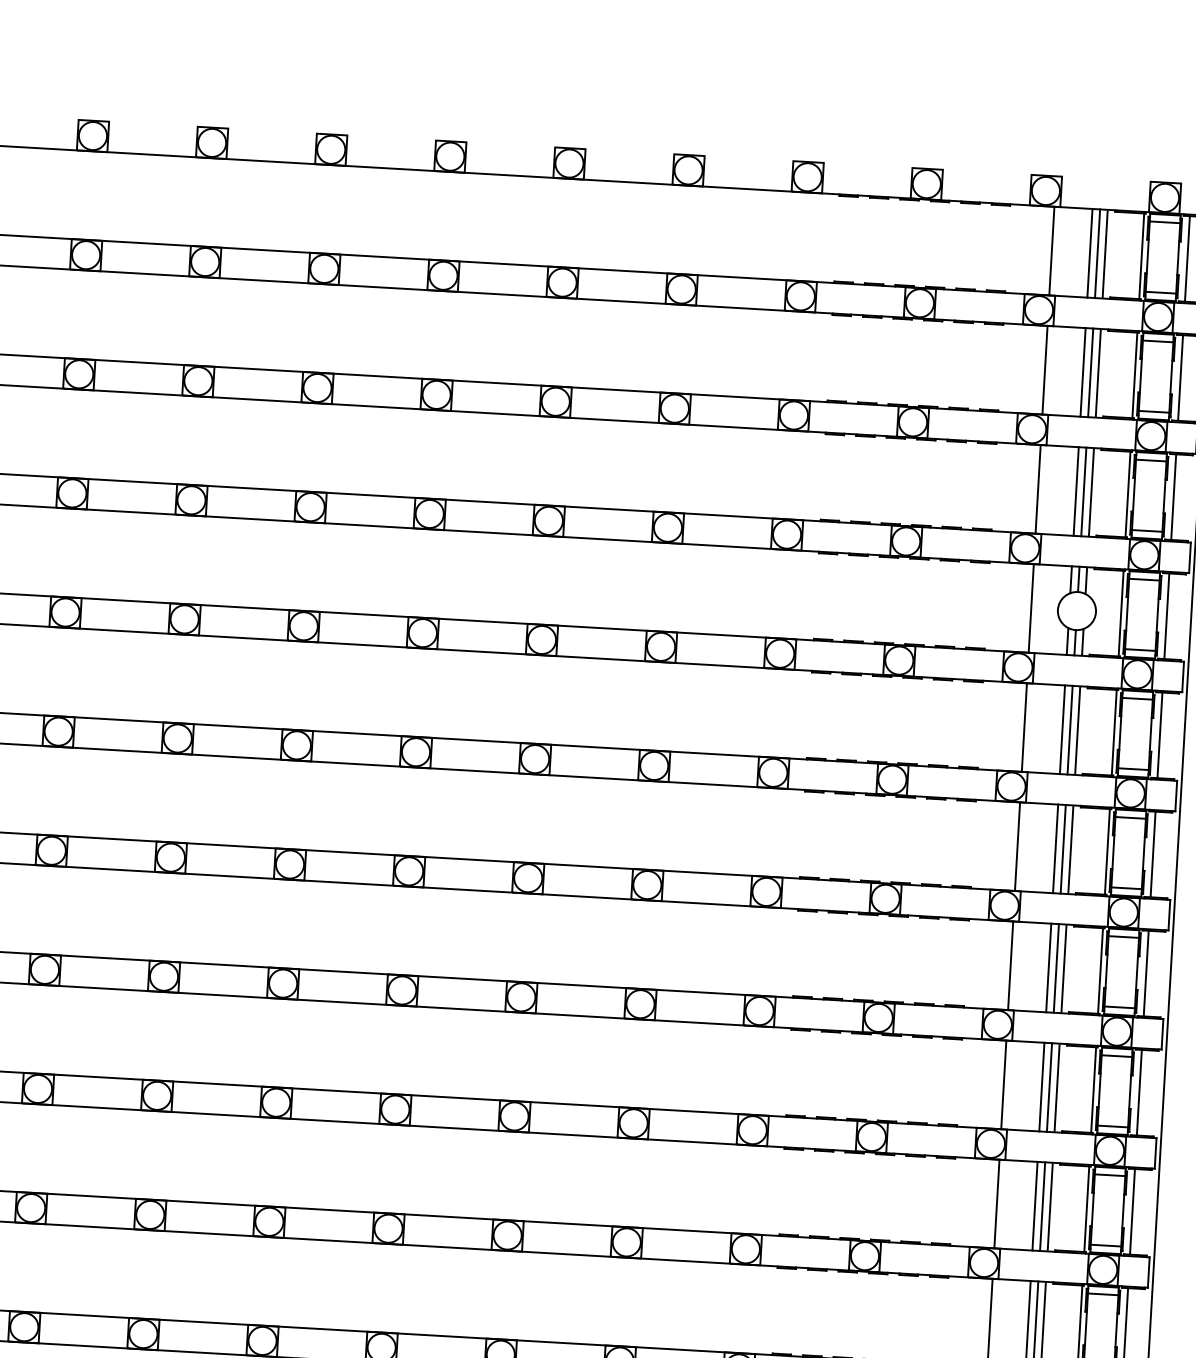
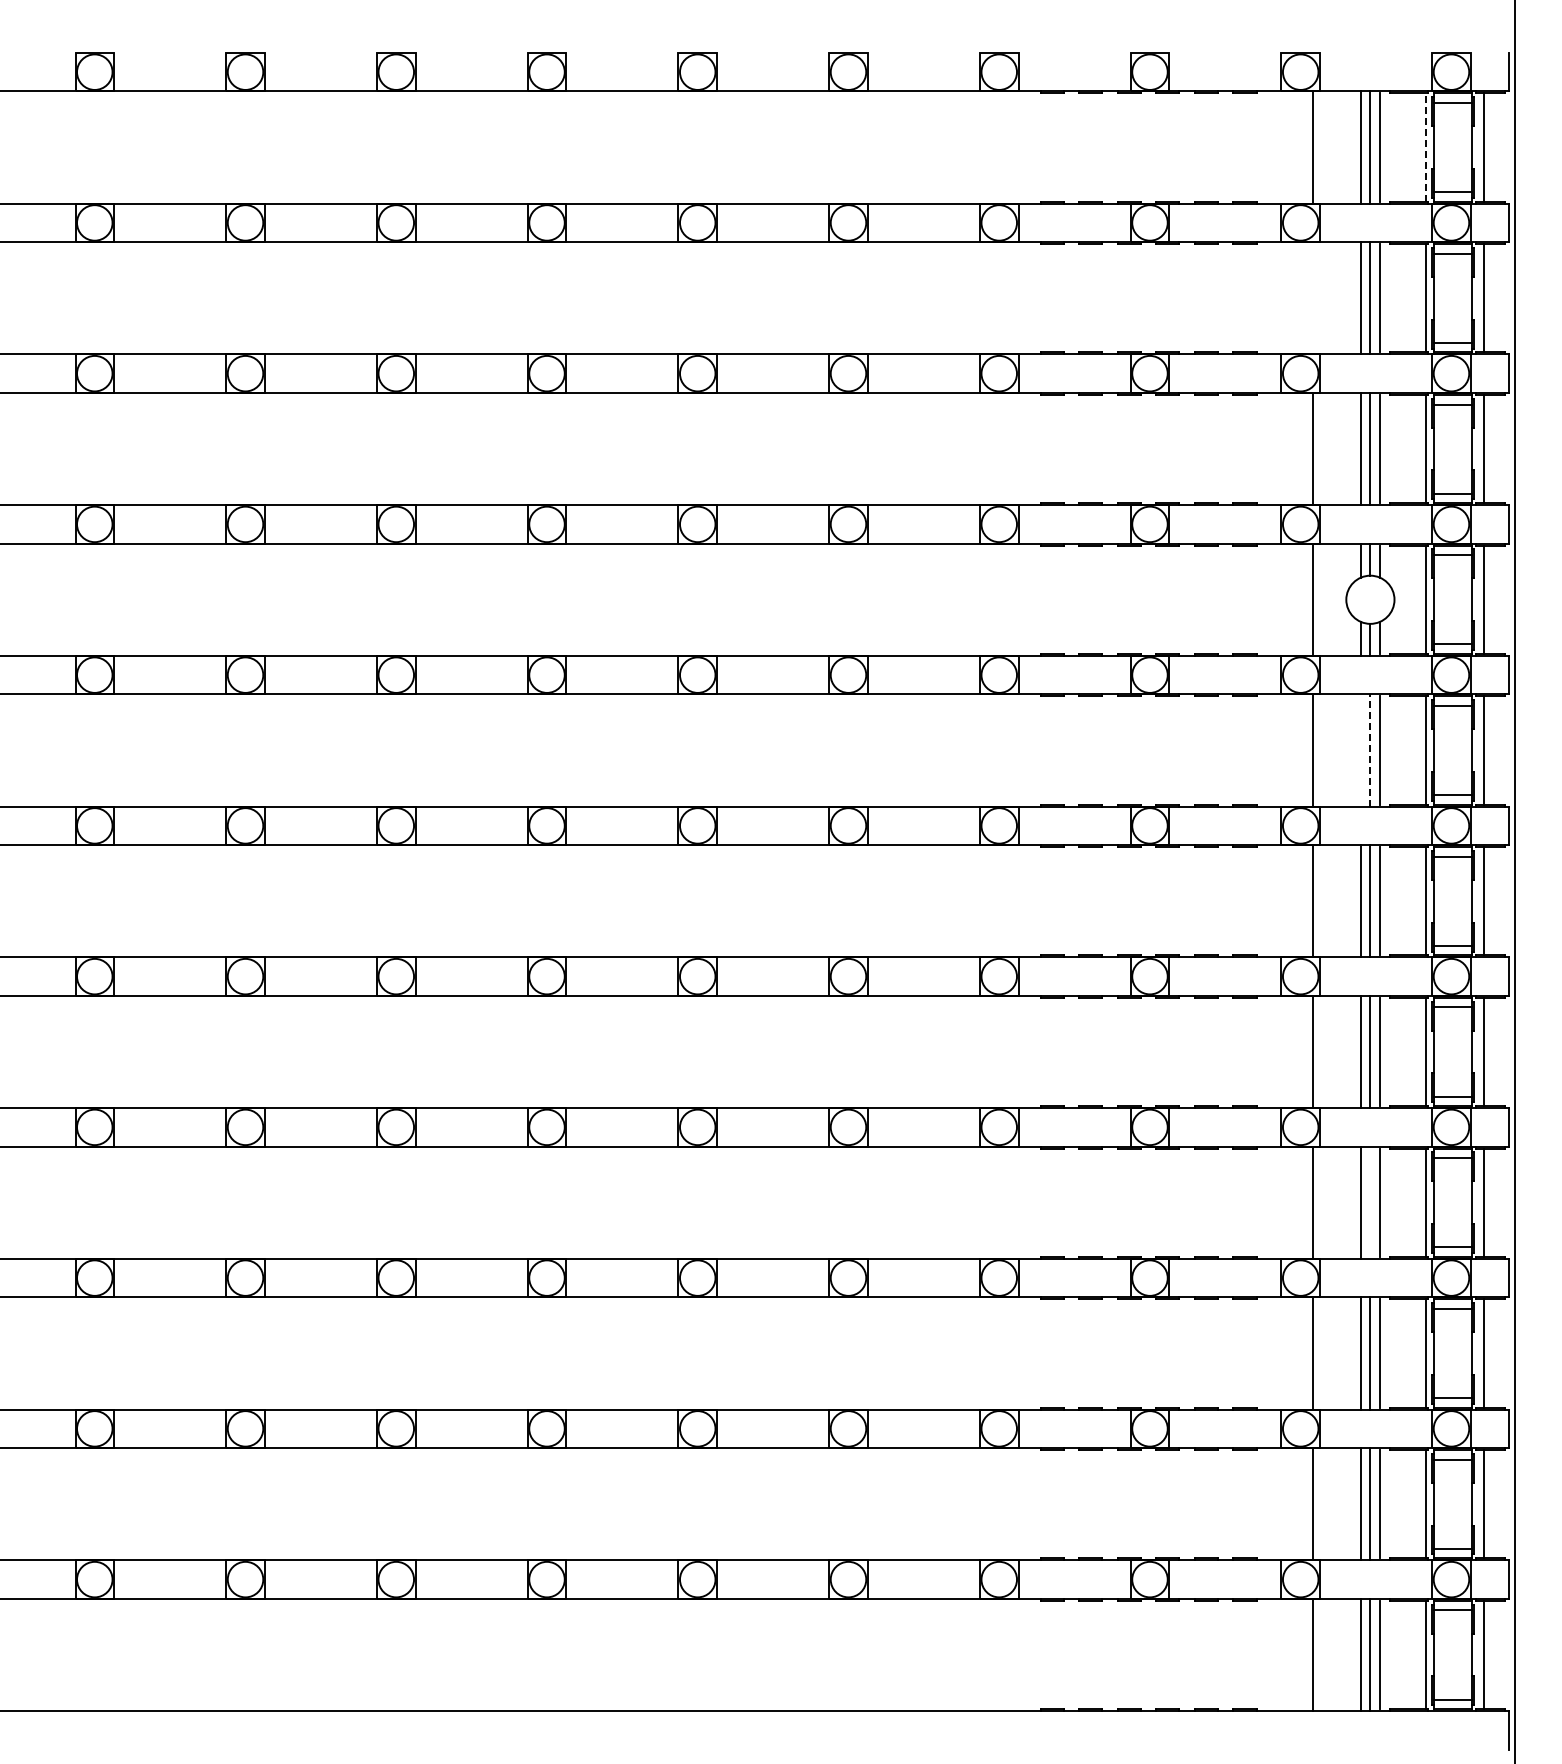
line: (1141, 256) -> (1426, 147), solid -> dashed
line: (1044, 370) -> (1312, 298), removed
line: (1062, 729) -> (1360, 750), removed
line: (1070, 730) -> (1370, 750), solid -> dashed
line: (1049, 1087) -> (1370, 1202), removed

